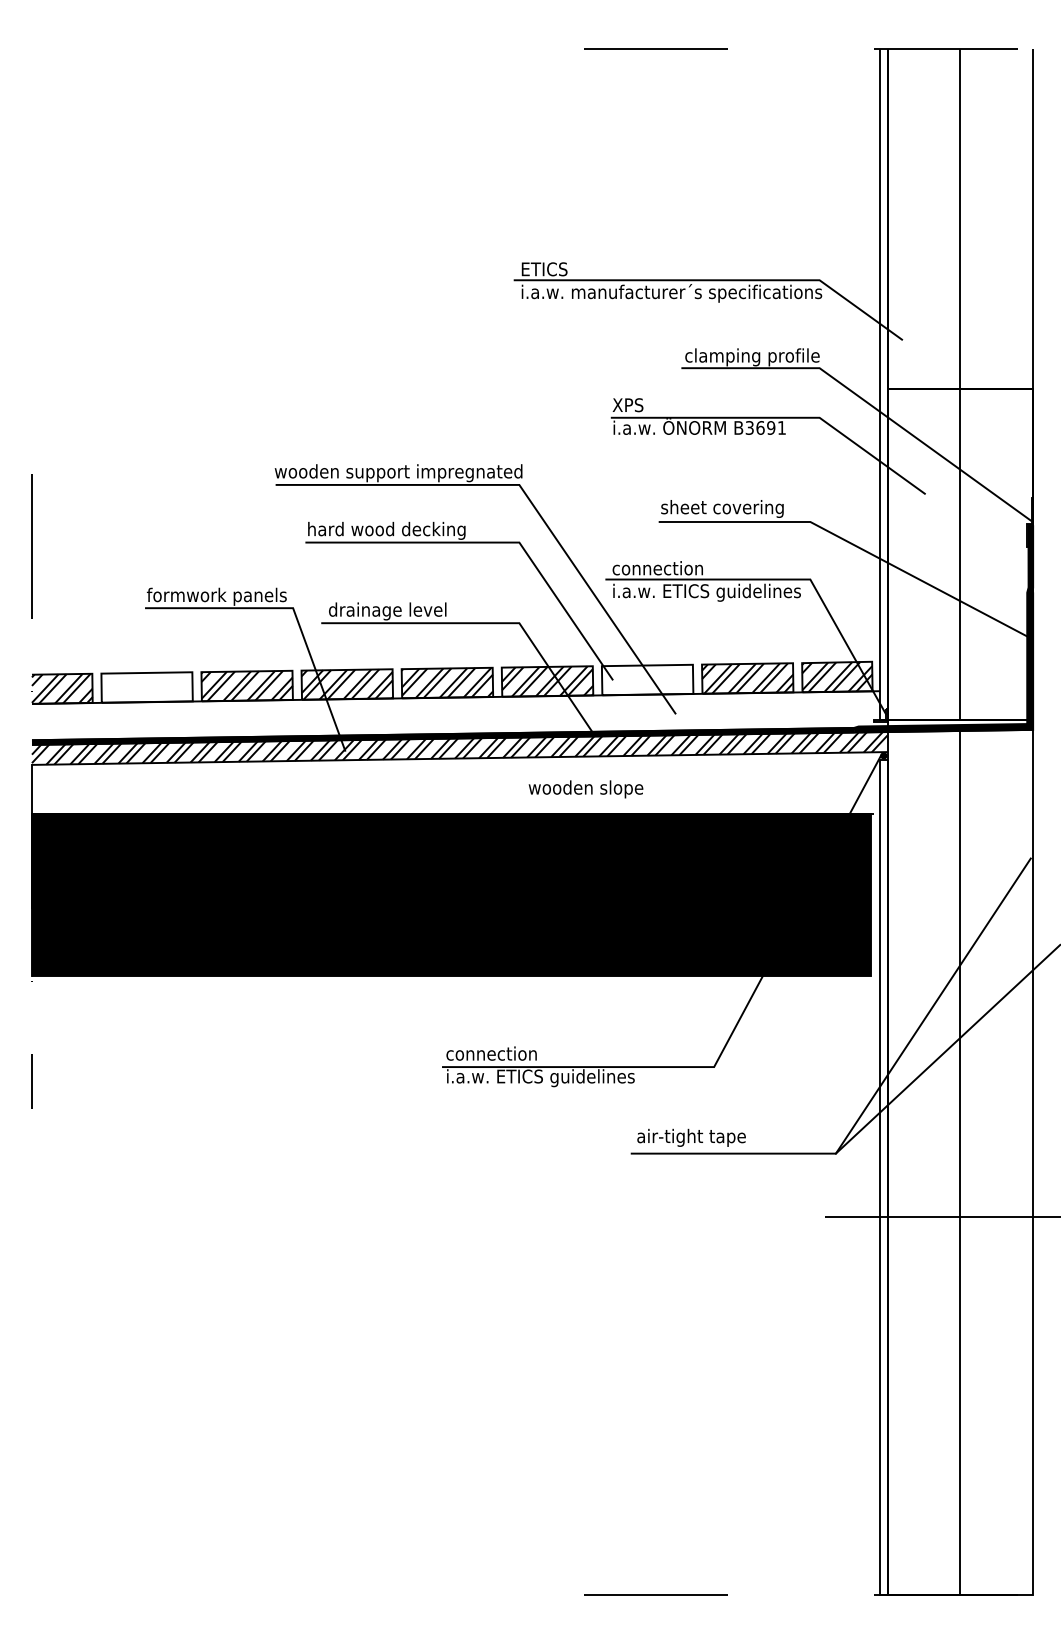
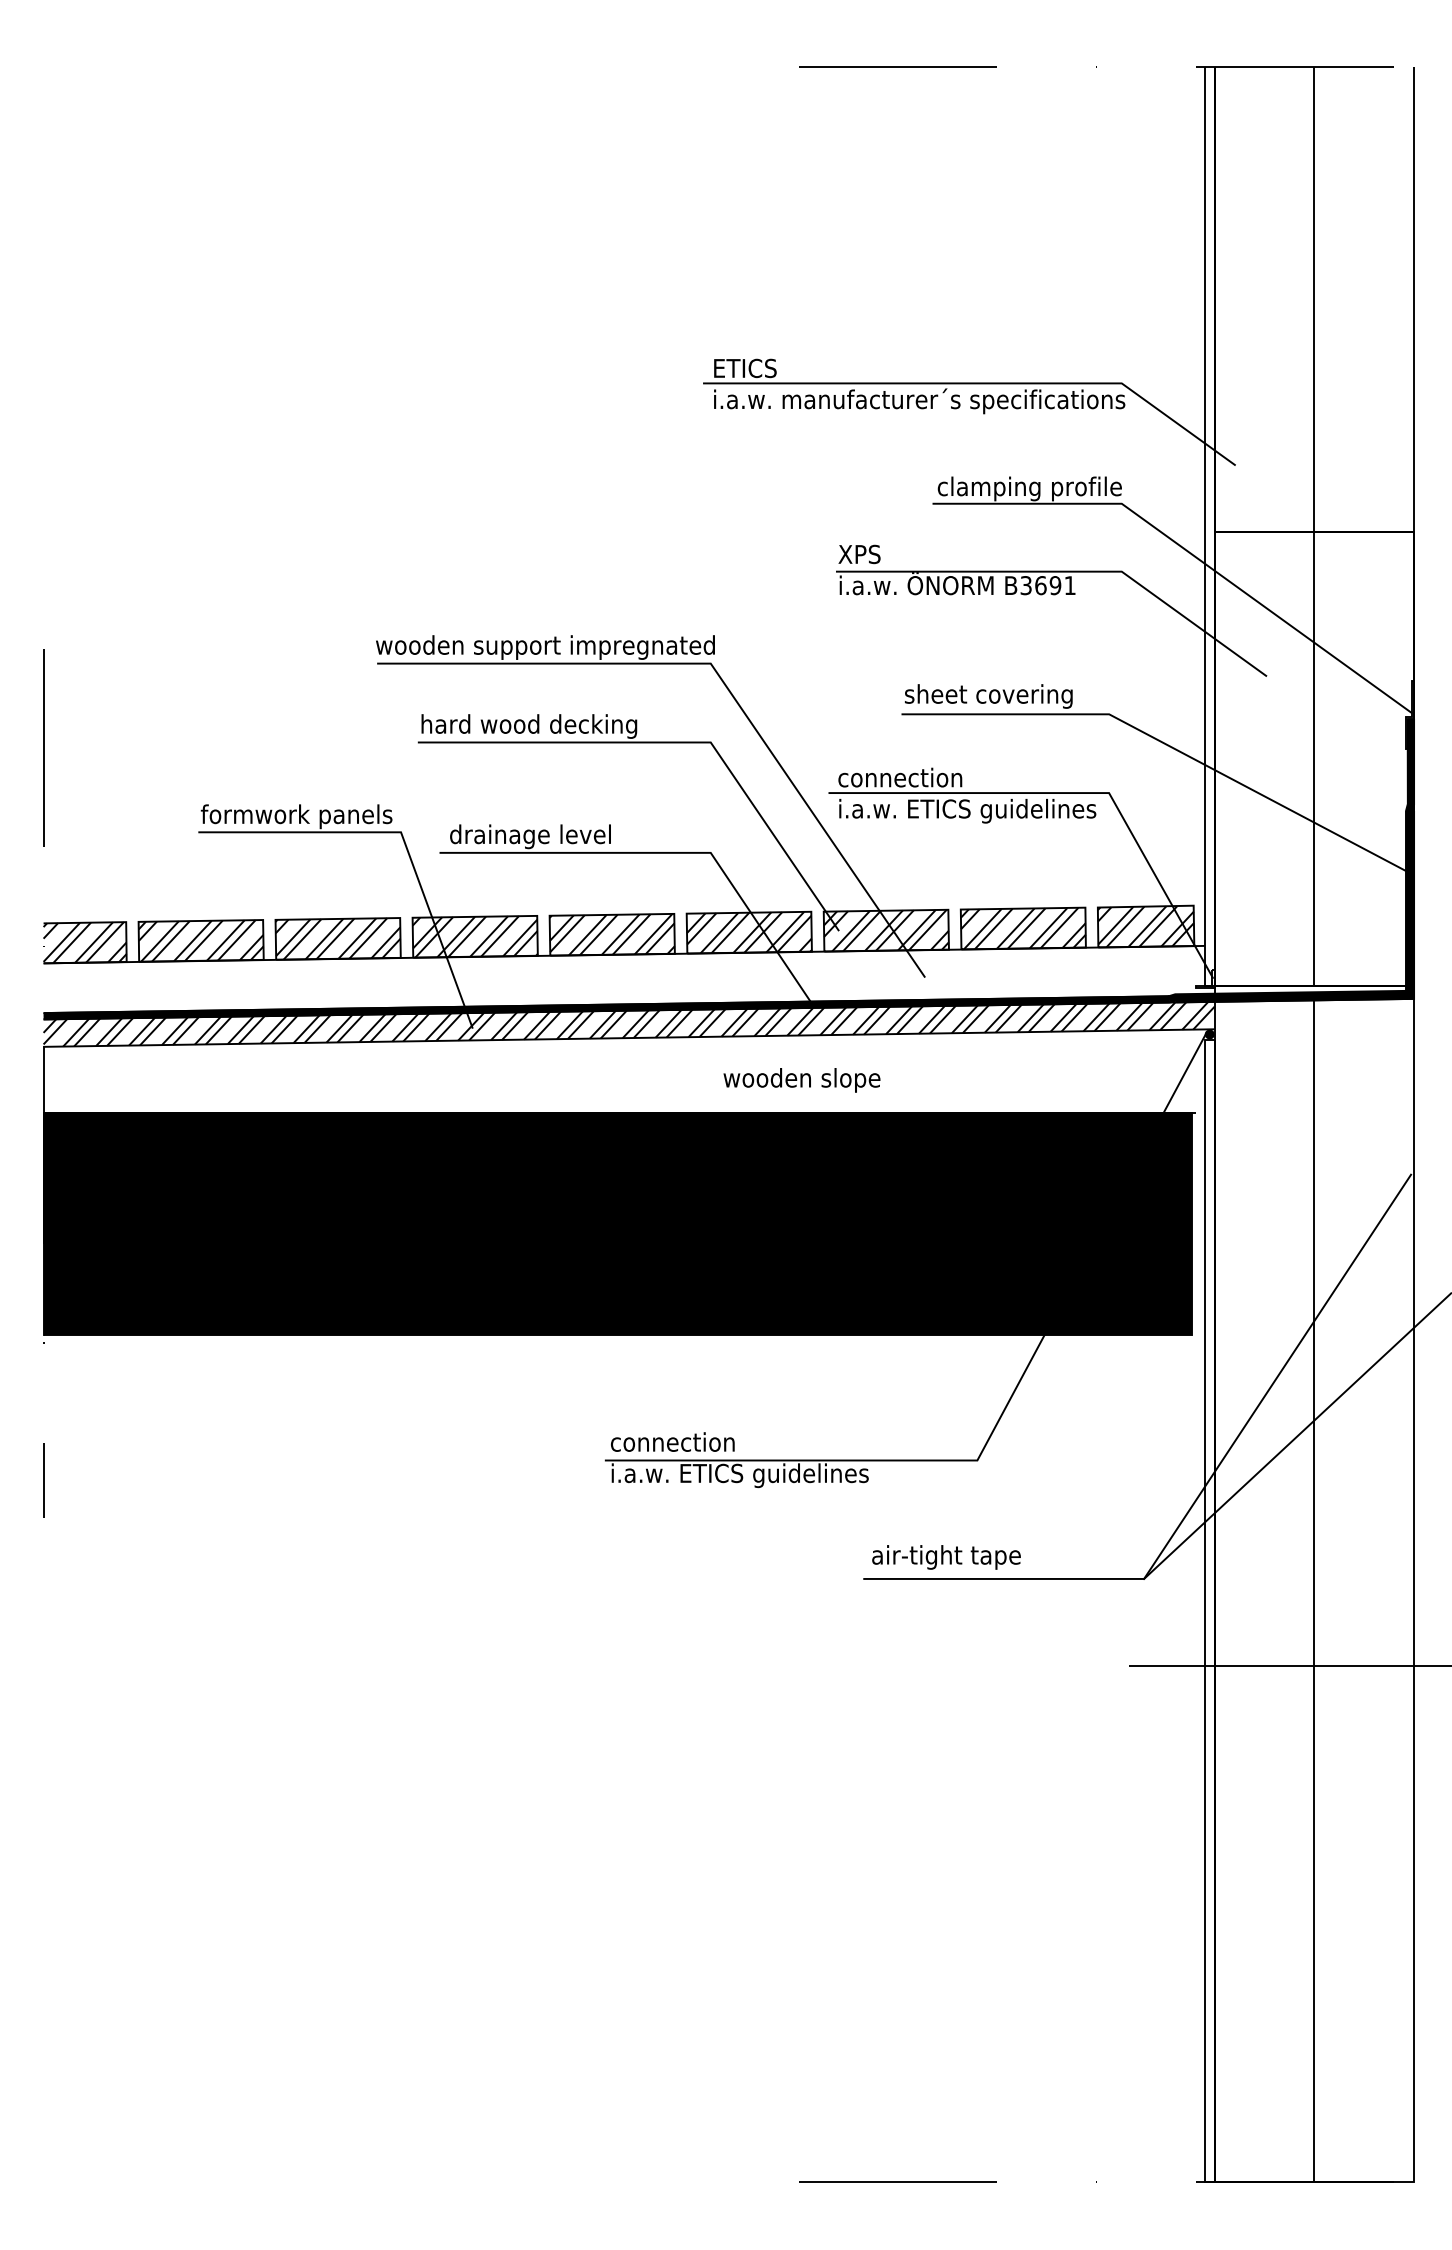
hatch: (647, 679) -> (885, 930), added
hatch: (146, 687) -> (200, 940), added

